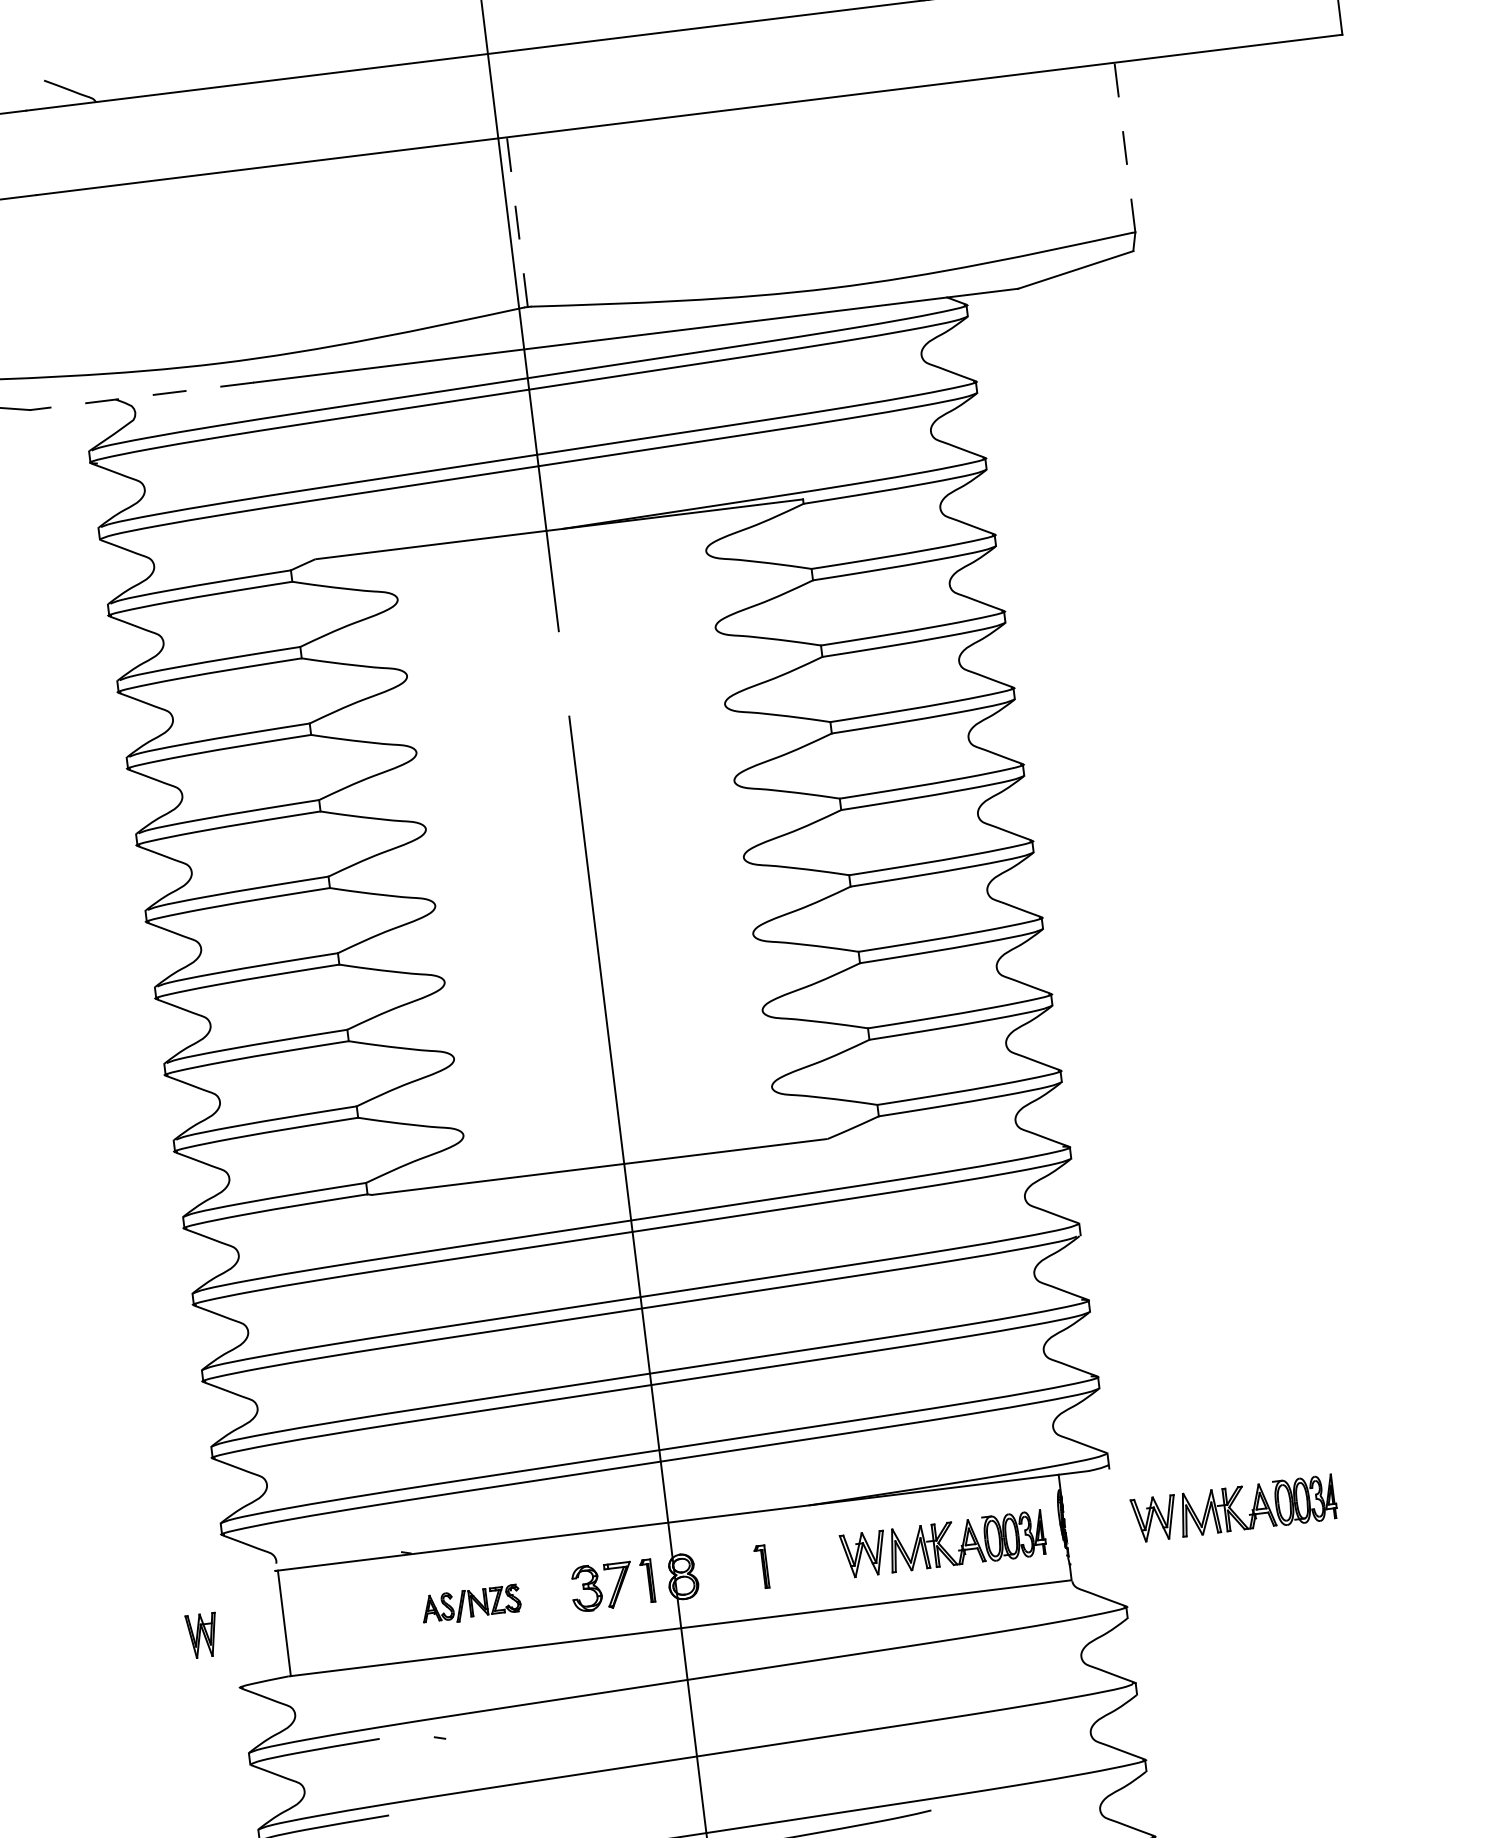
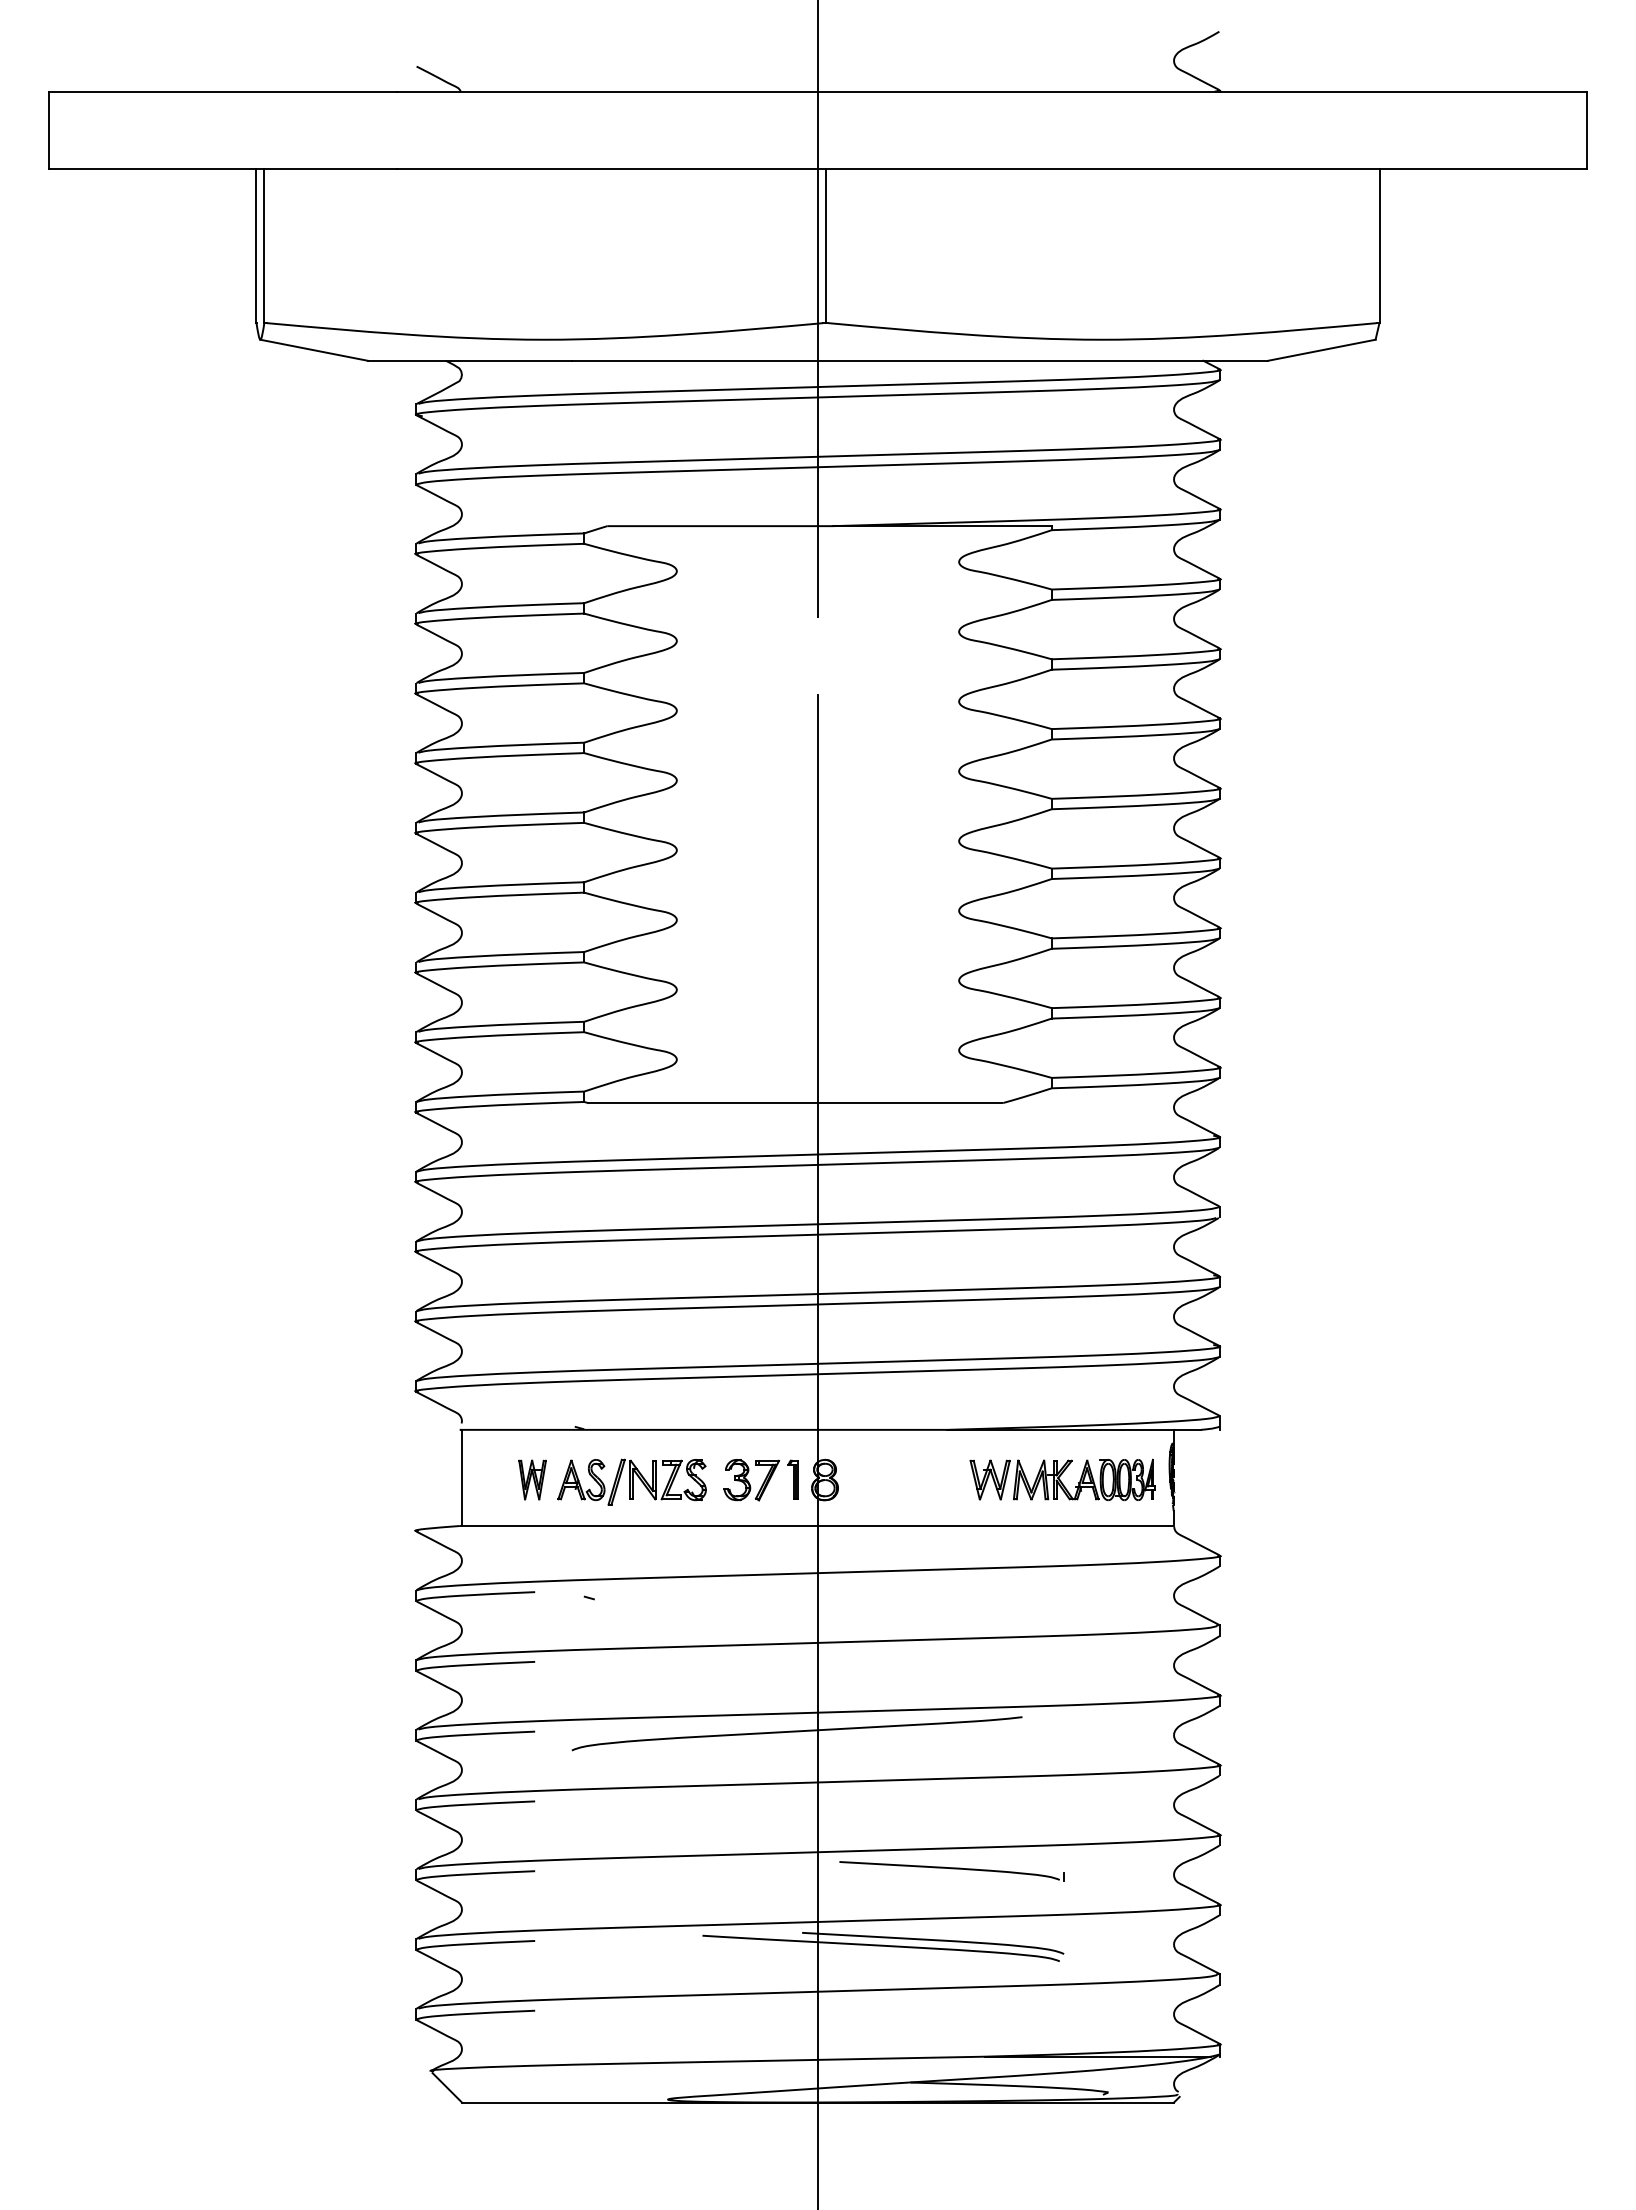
line: (1124, 147) -> (1379, 245), dashed -> solid
line: (516, 221) -> (825, 245), dashed -> solid
line: (141, 396) -> (469, 360), dashed -> solid
part: (1234, 1508) -> (1327, 1479), removed
part: (761, 1566) -> (896, 1479), removed
part: (470, 1604) -> (631, 1481), size x1.67
part: (202, 1635) -> (532, 1479), moved

